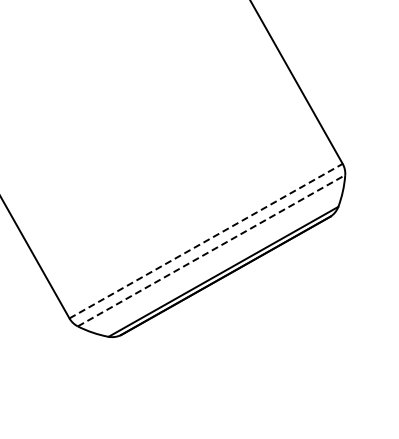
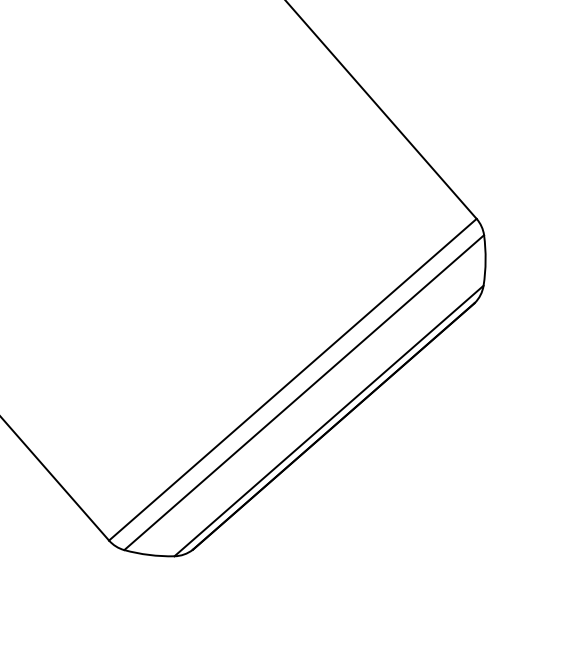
line: (206, 241) -> (293, 380), dashed -> solid
line: (211, 250) -> (304, 392), dashed -> solid

